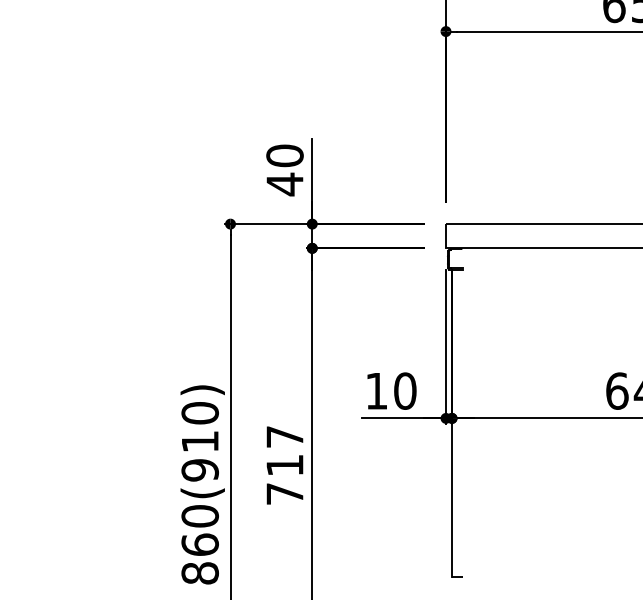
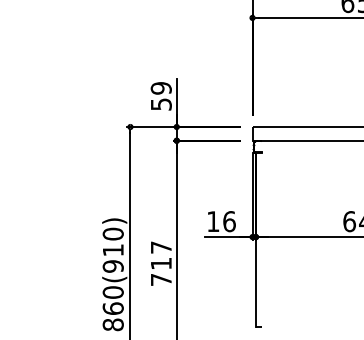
text: (285, 170) -> (161, 96), 40 -> 59
text: (405, 390) -> (229, 221), 10 -> 16

